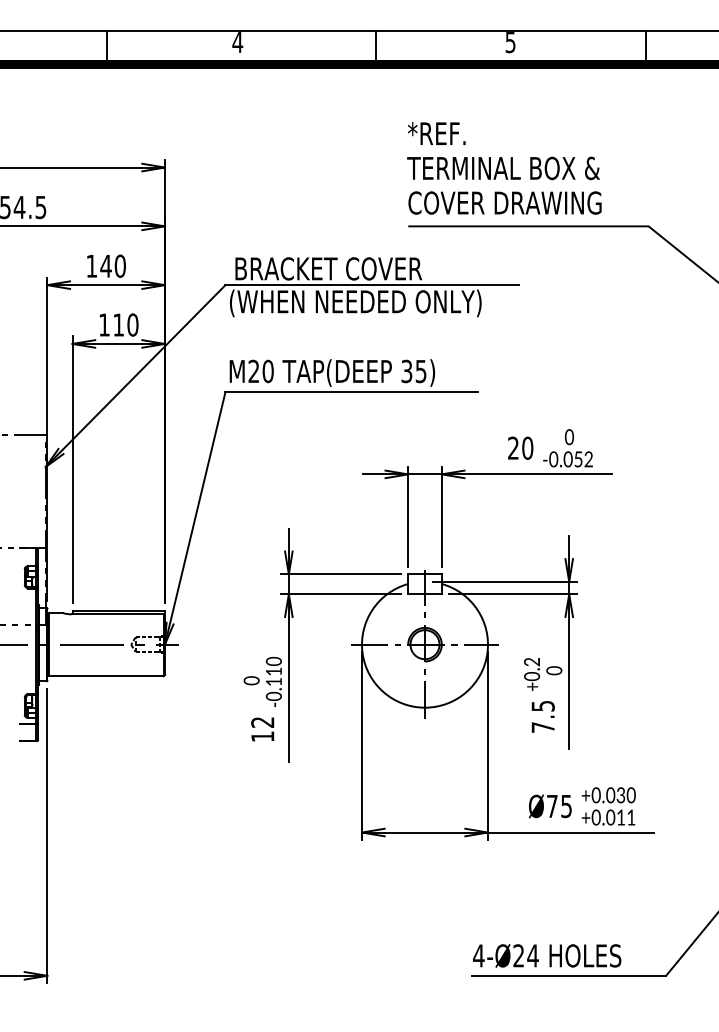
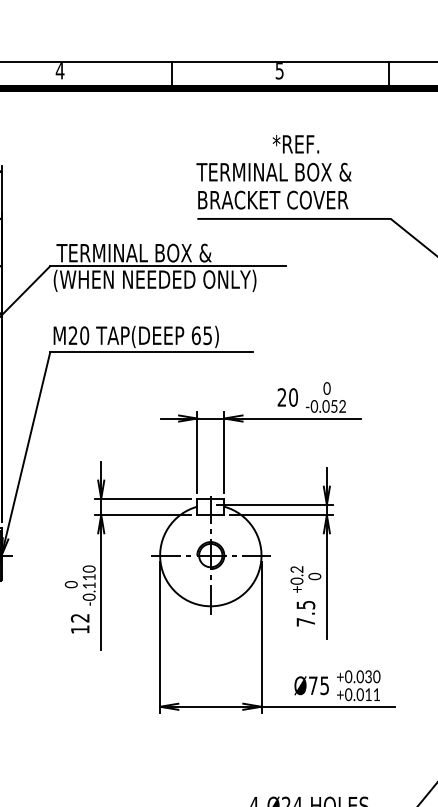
text: (436, 133) -> (295, 144), moved
text: (504, 202) -> (274, 199), COVER DRAWING -> BRACKET COVER
text: (329, 268) -> (133, 252), BRACKET COVER -> TERMINAL BOX &
text: (406, 371) -> (195, 335), 35) -> 65)

